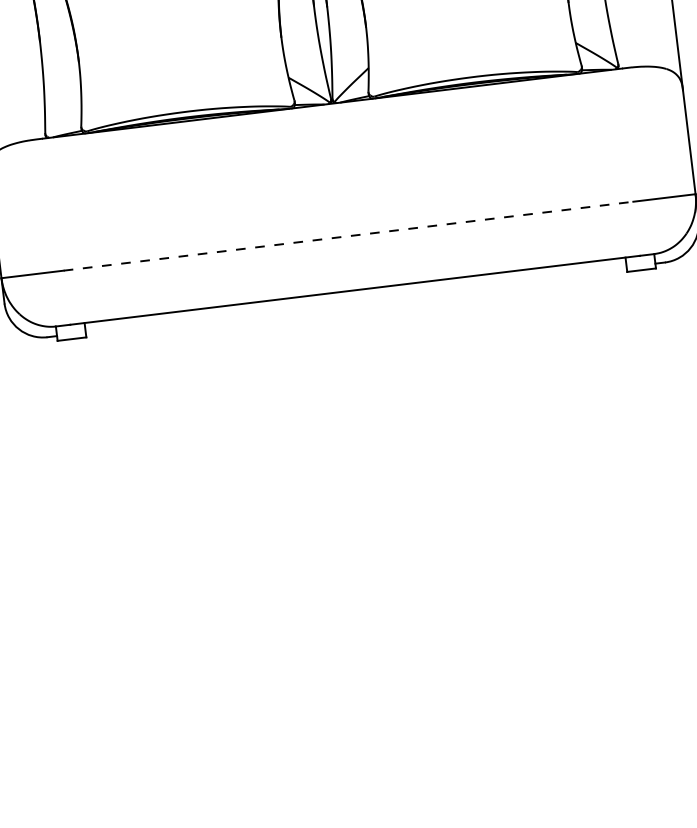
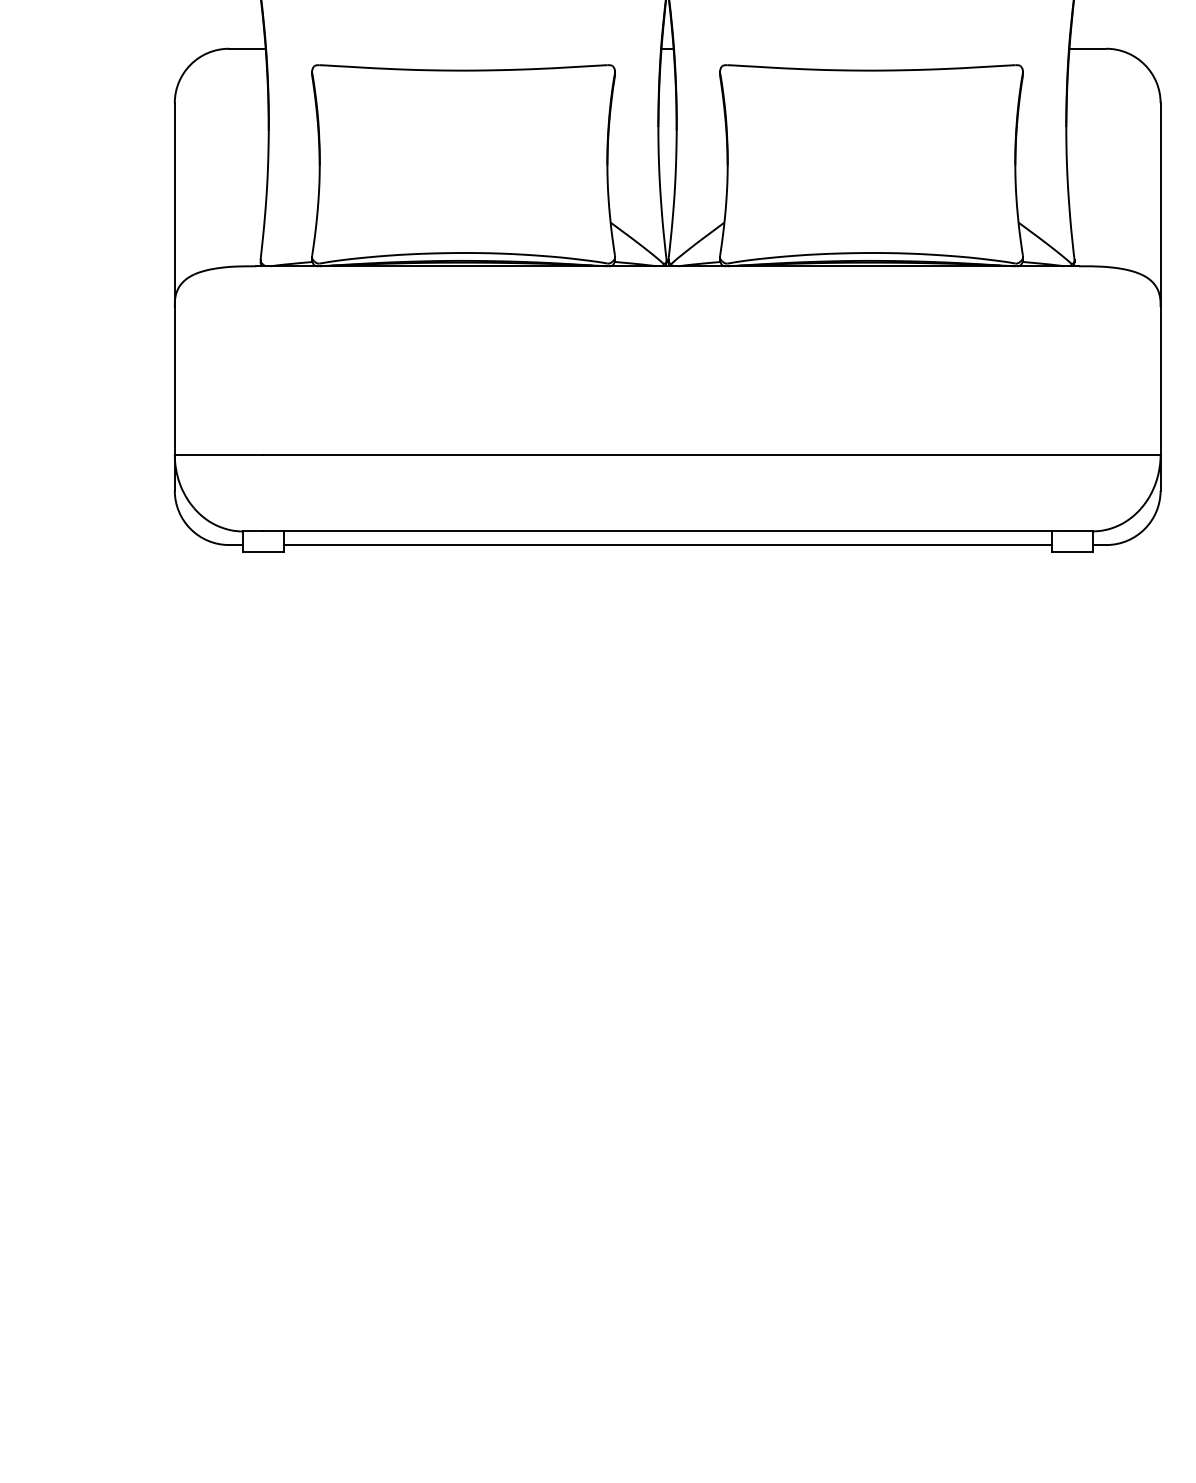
line: (348, 236) -> (667, 454), dashed -> solid
line: (356, 300) -> (667, 545), added

